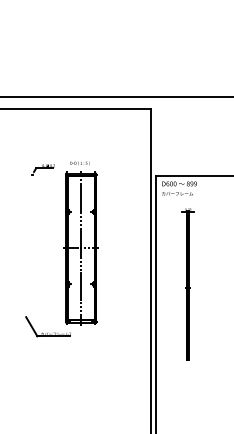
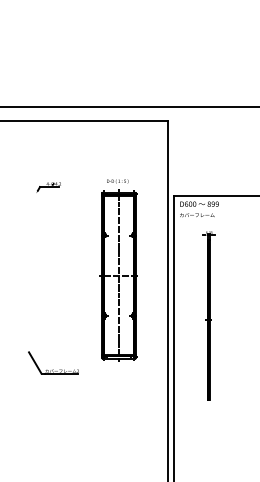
part: (80, 243) -> (118, 270), moved

